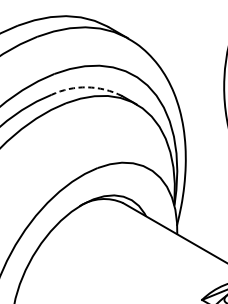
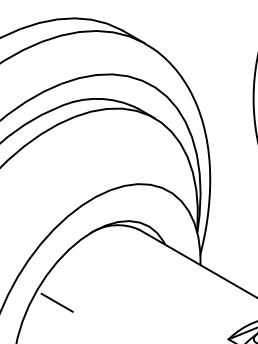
arc: (87, 87) -> (98, 98), dashed -> solid
line: (49, 267) -> (56, 302), added

